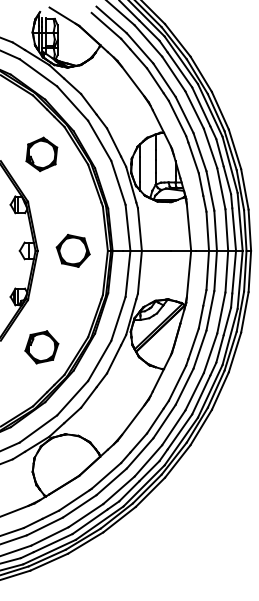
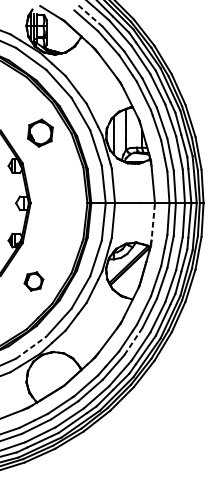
line: (111, 19) -> (90, 15), solid -> dashed
part: (41, 154) -> (40, 133), moved
part: (72, 250) -> (58, 202), removed
line: (188, 276) -> (152, 224), solid -> dashed
part: (41, 347) -> (33, 281), size x0.7
line: (164, 421) -> (133, 341), solid -> dashed
line: (38, 428) -> (31, 347), solid -> dashed

